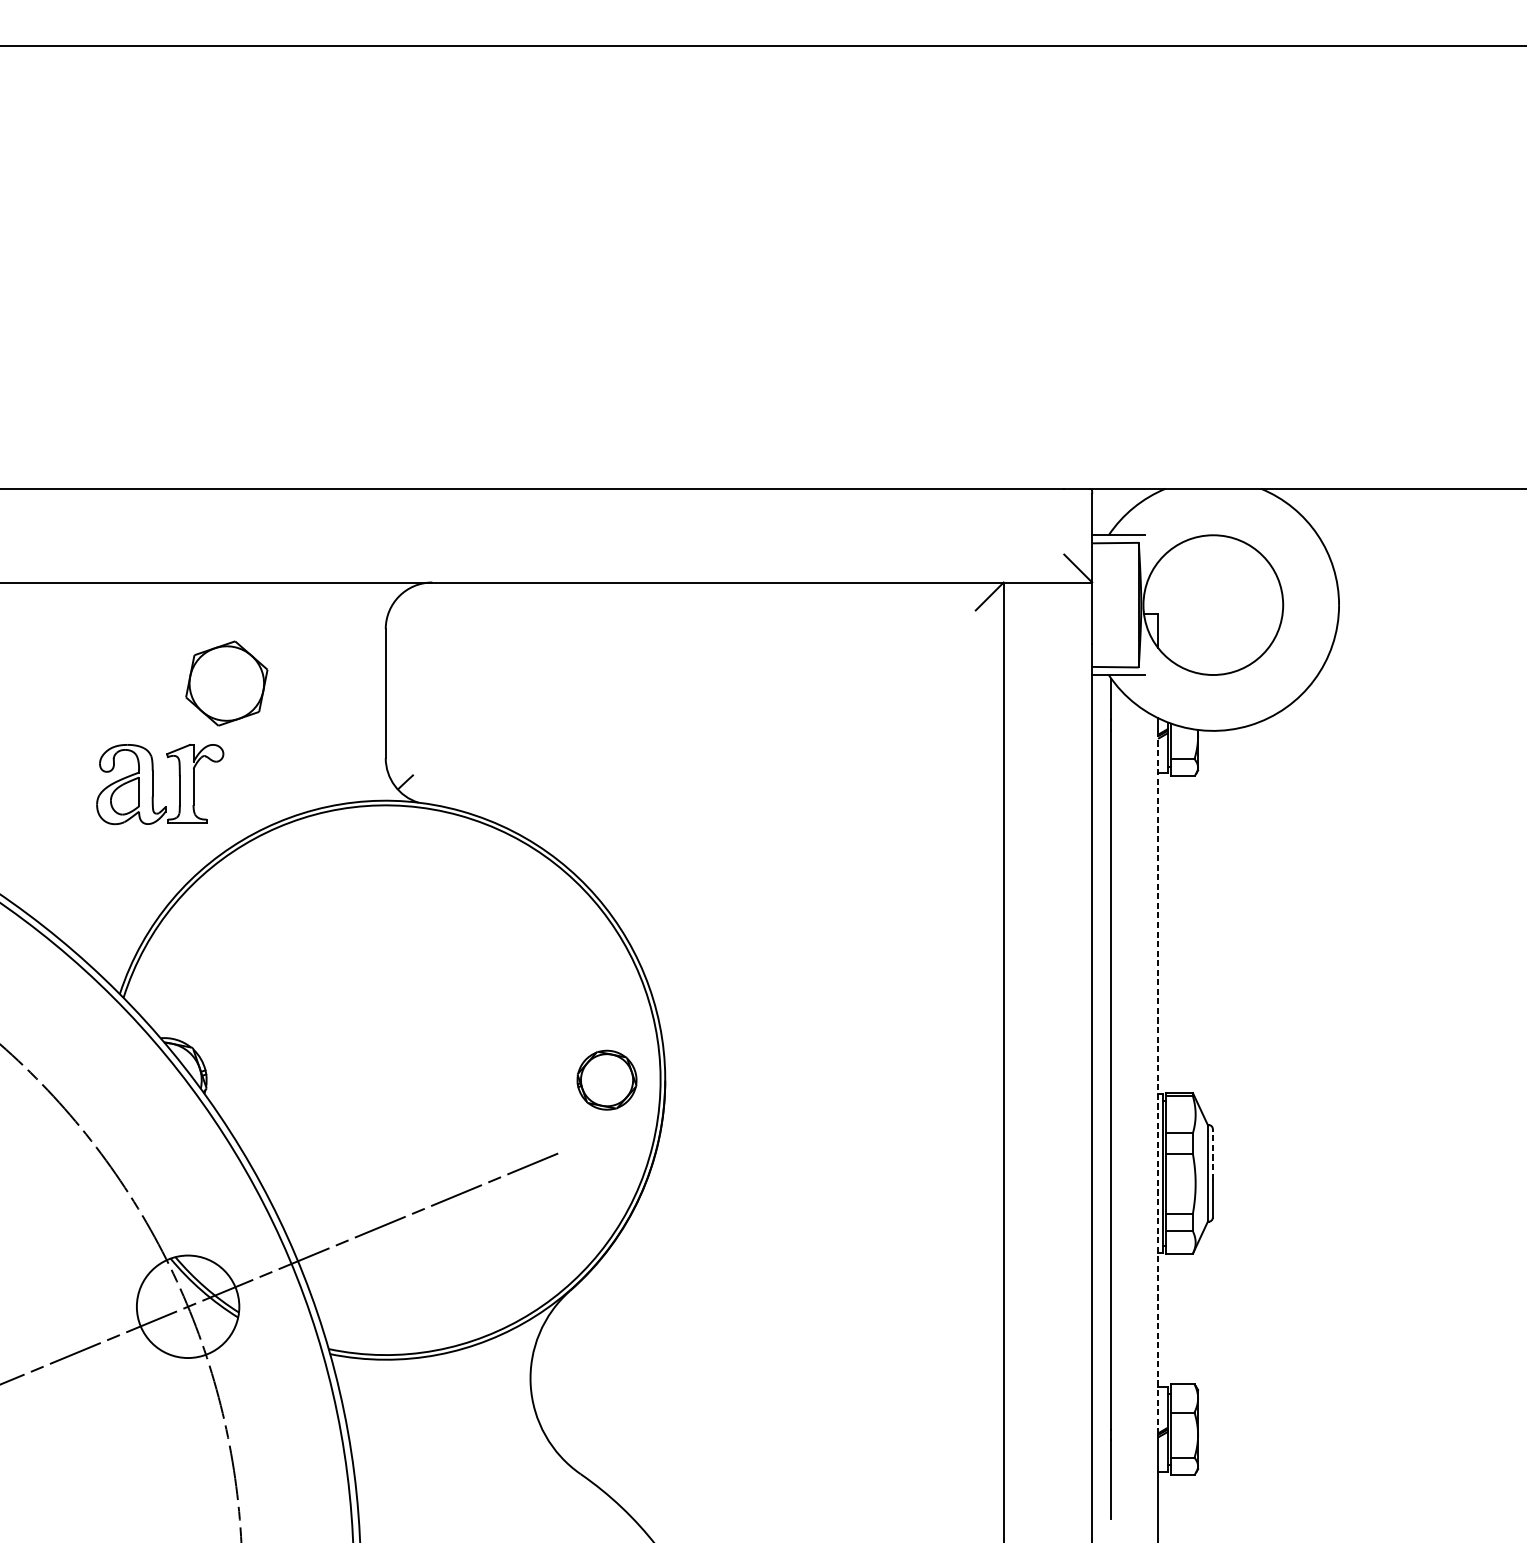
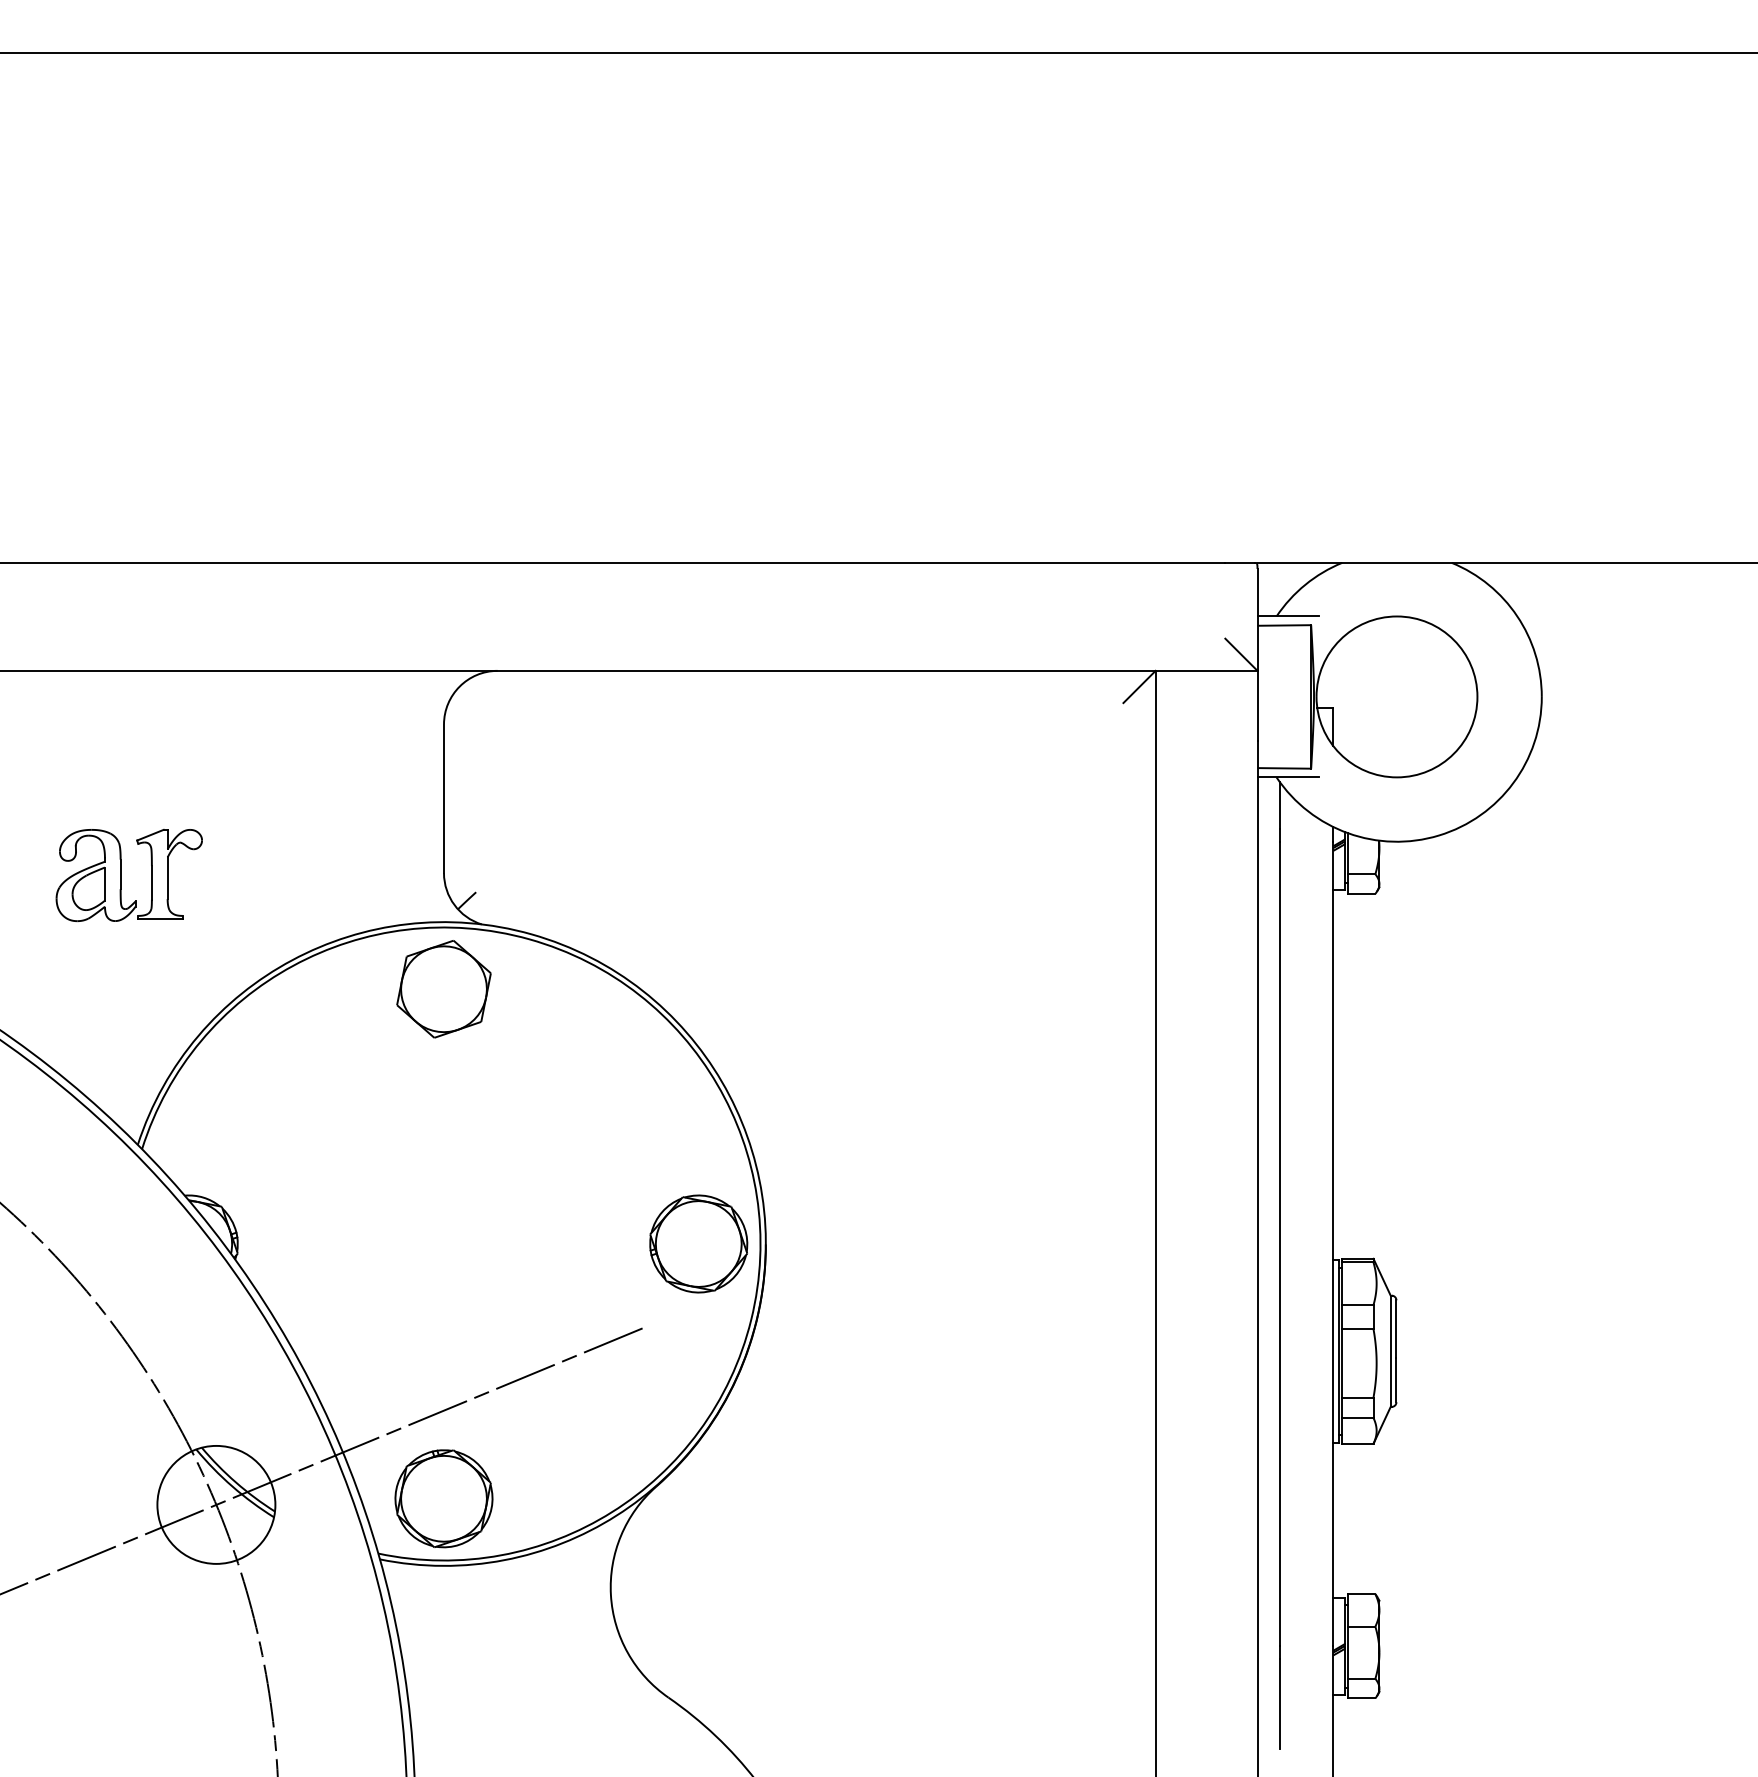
part: (226, 683) -> (443, 989), moved
part: (153, 784) -> (121, 875), moved
part: (606, 1079) -> (698, 1243), size x1.43
line: (1158, 1080) -> (1333, 1244), dashed -> solid
line: (1212, 1153) -> (1396, 1328), dashed -> solid
part: (385, 1301) -> (443, 1498), added

